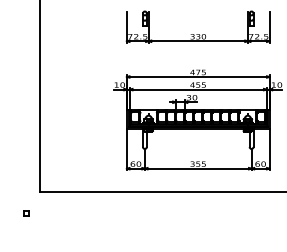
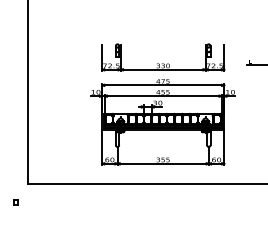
part: (198, 26) -> (163, 57), moved

